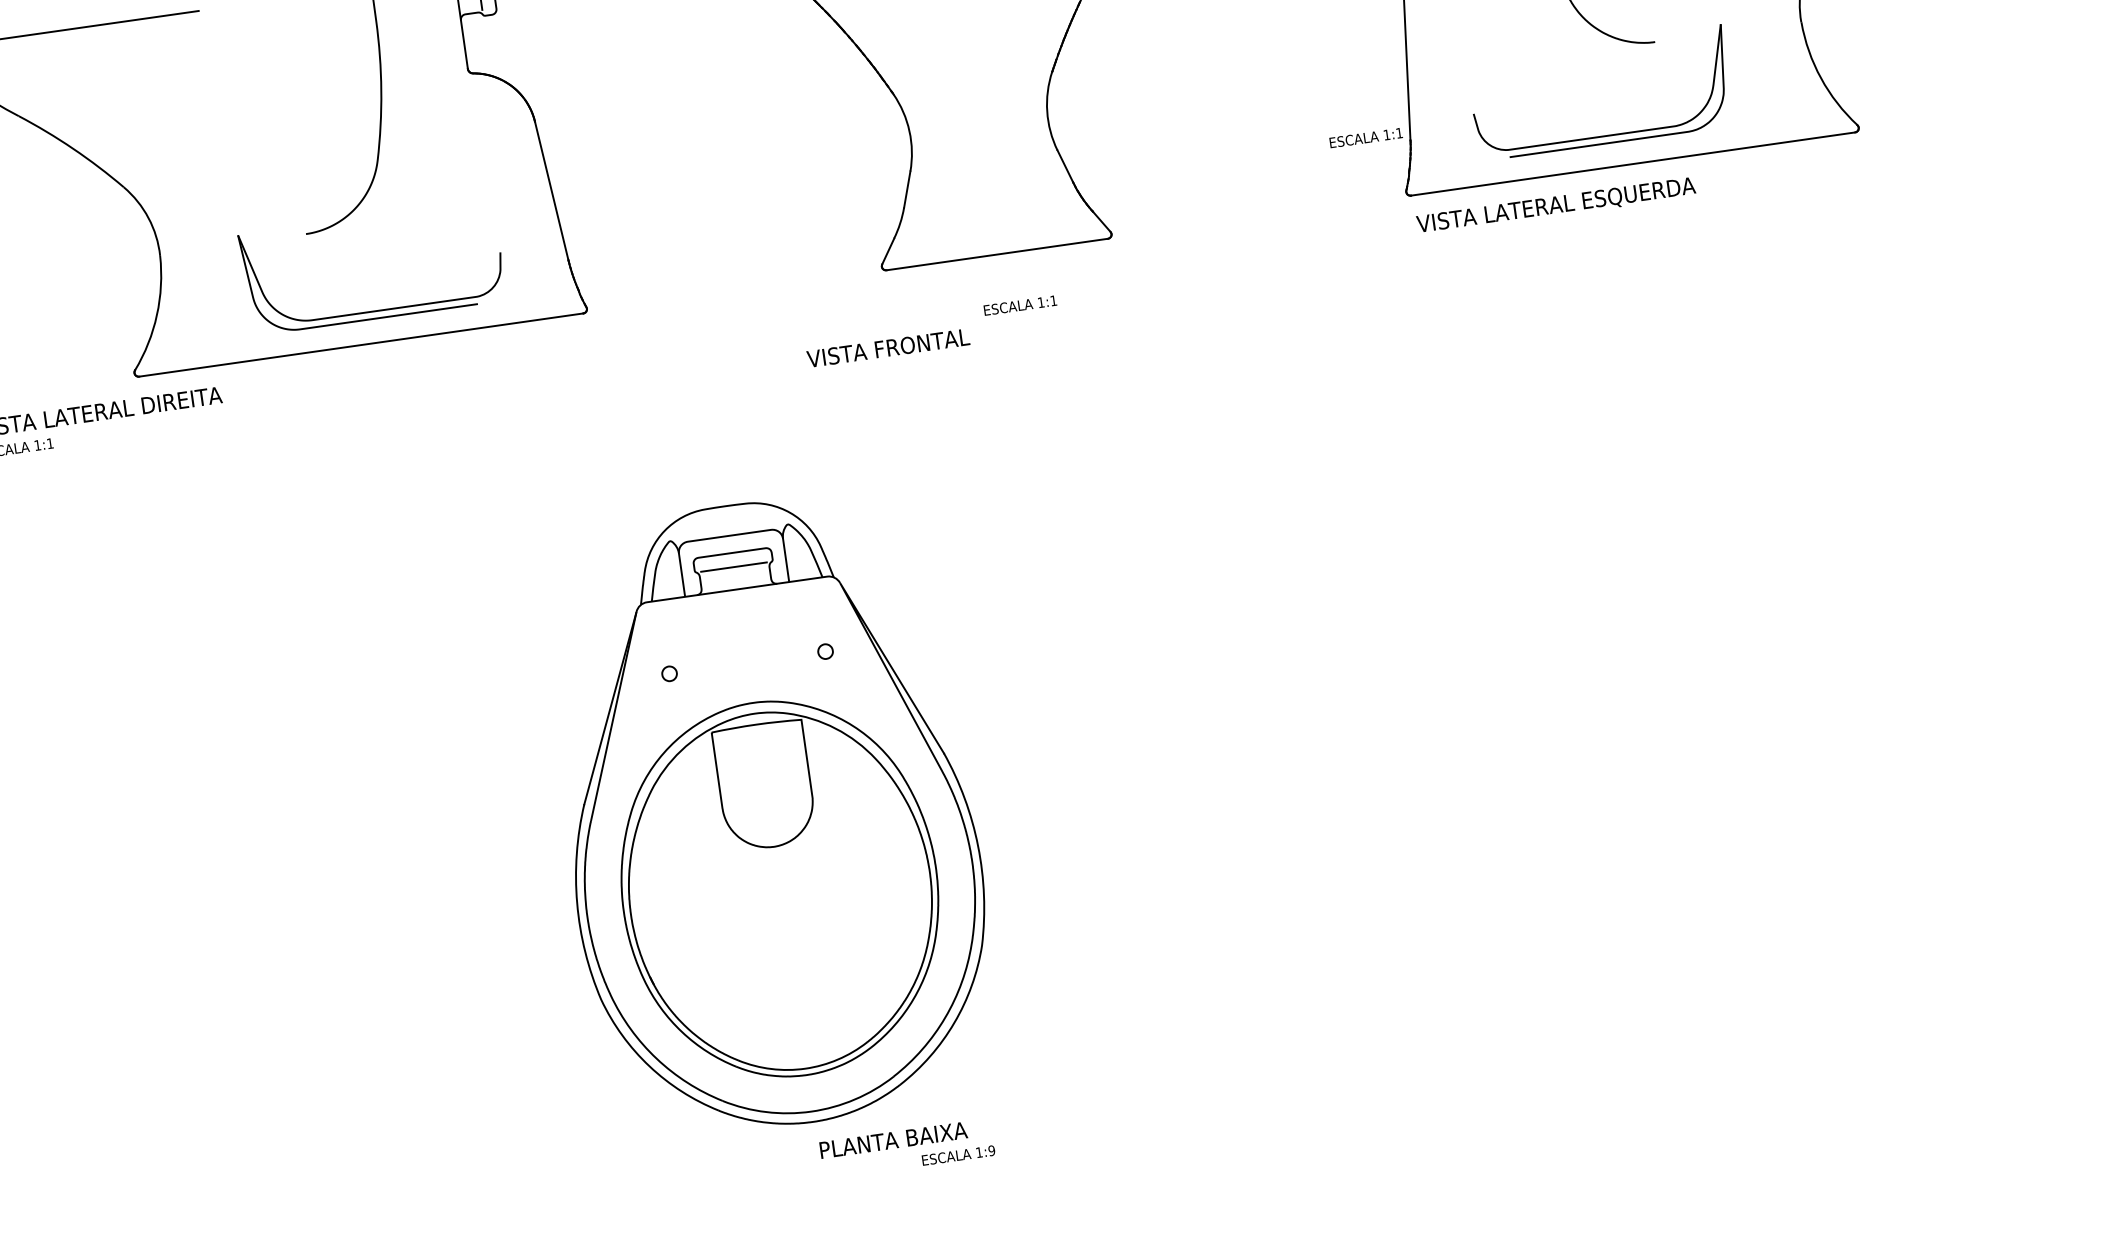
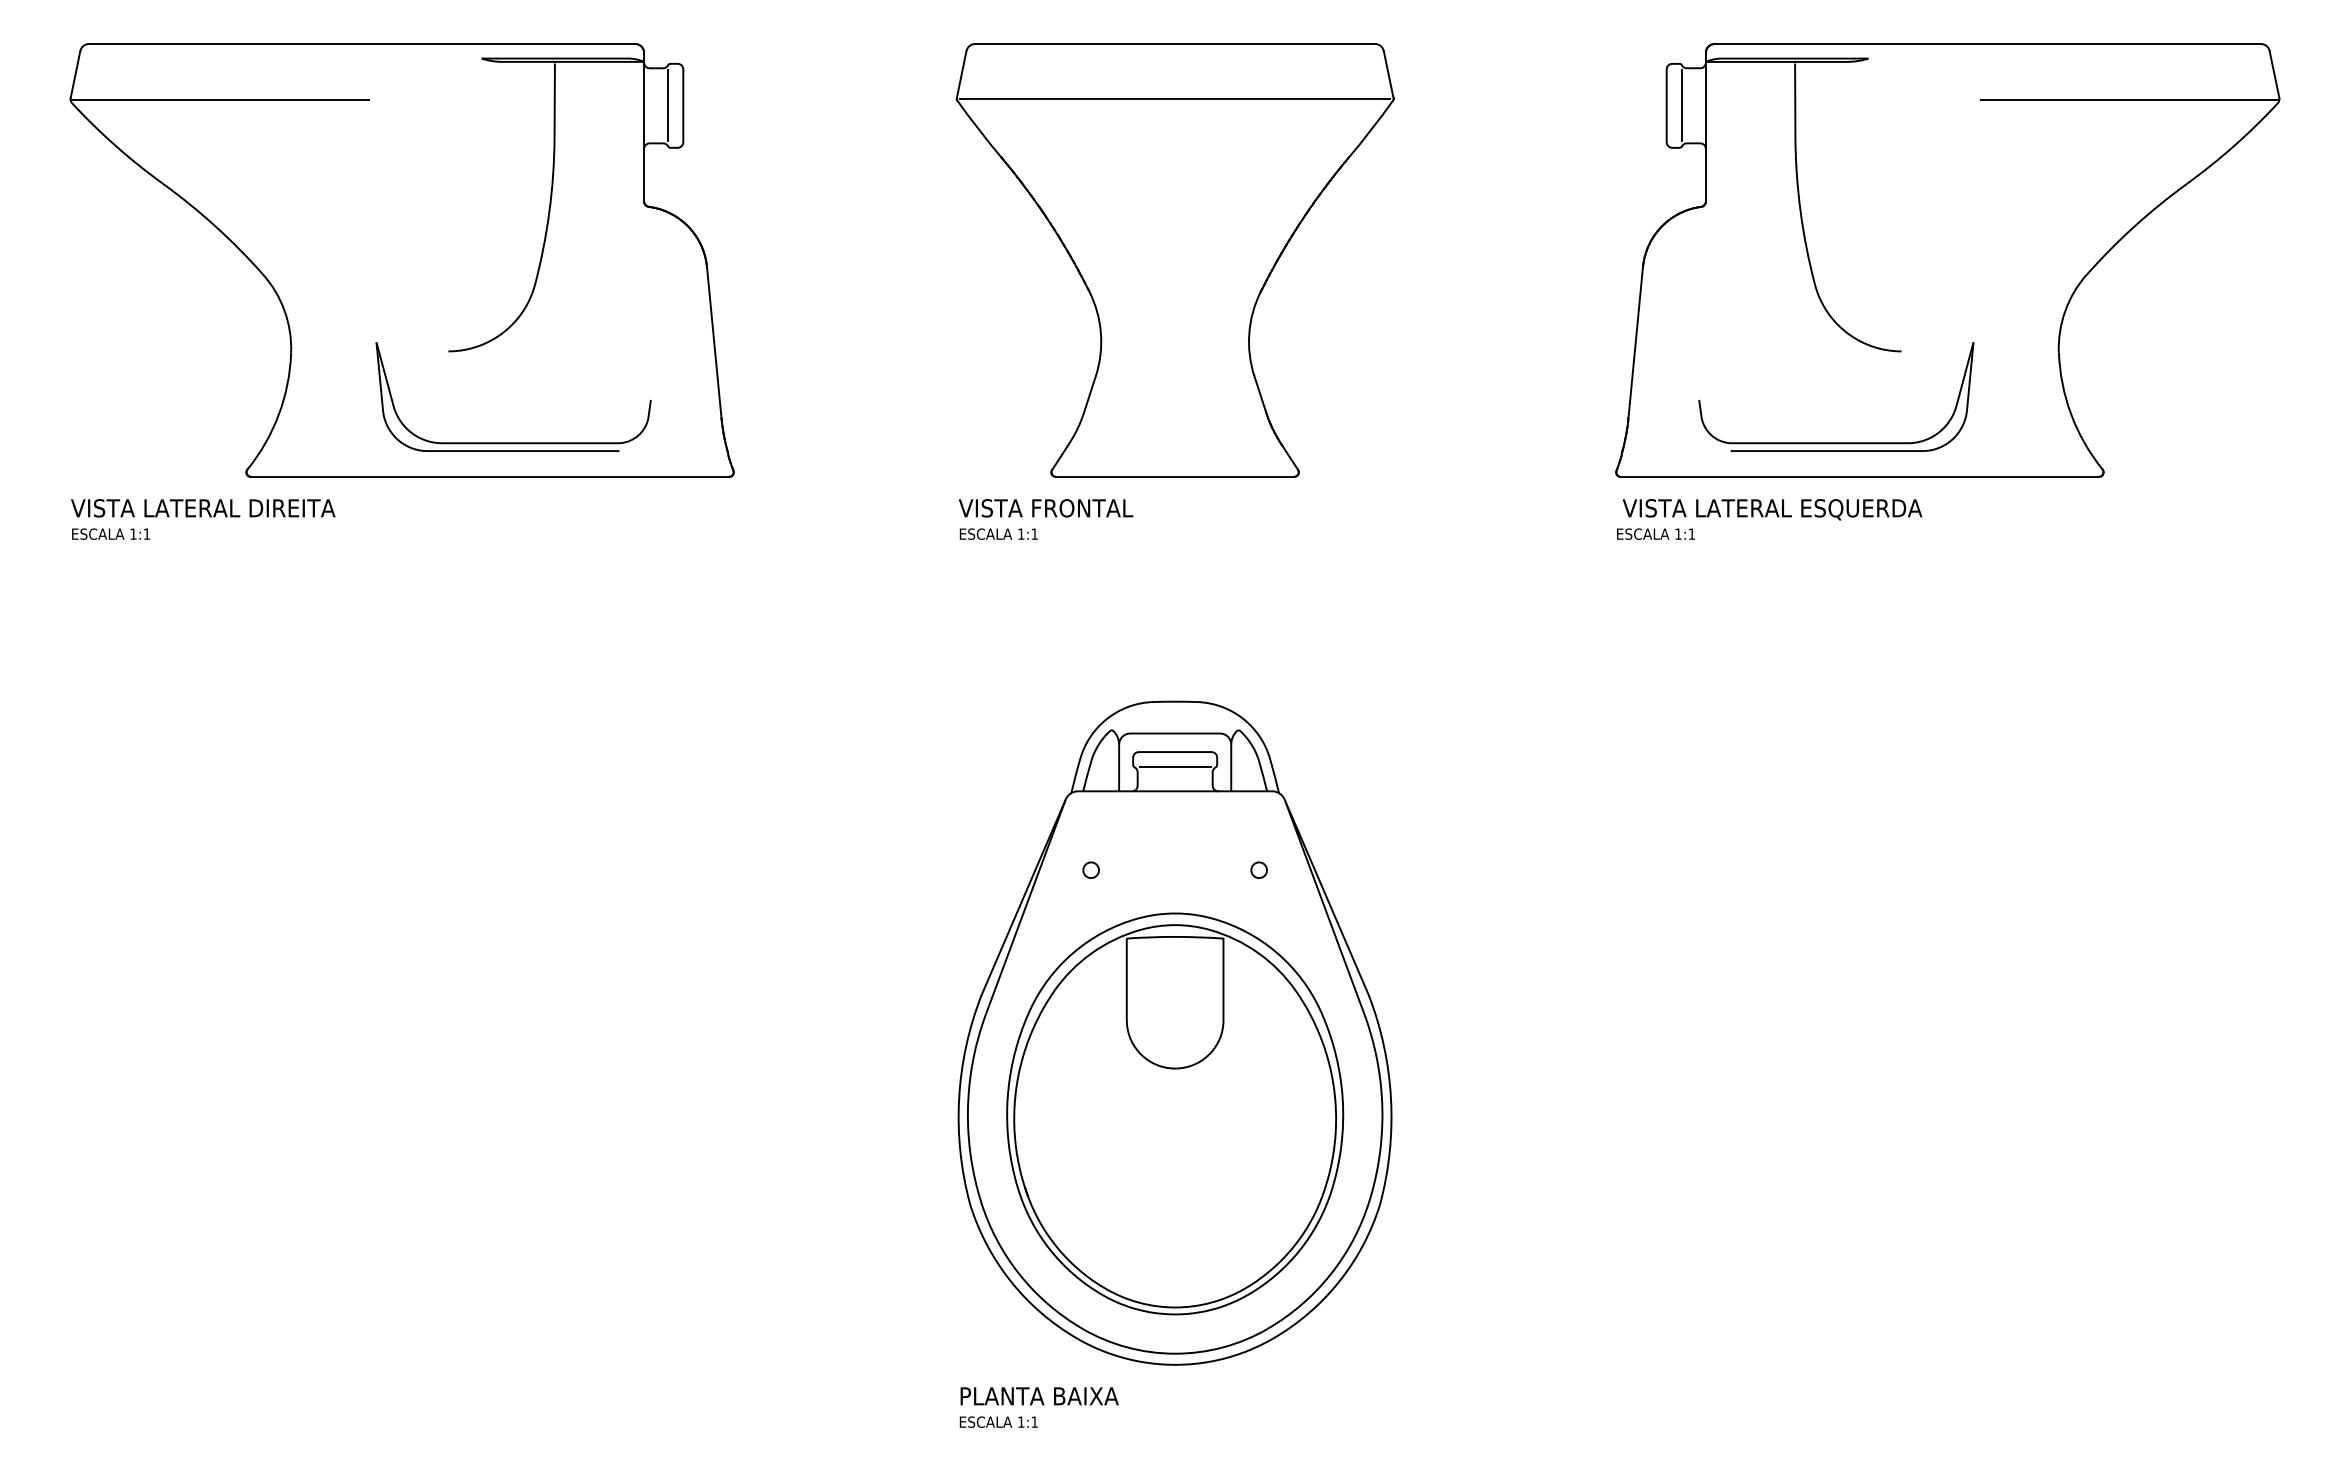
text: (1365, 137) -> (1655, 533), moved
text: (1019, 304) -> (998, 533), moved
text: (887, 348) -> (1045, 508), moved
part: (768, 813) -> (1174, 1032), moved
text: (893, 1140) -> (1039, 1396), moved
text: (991, 1150) -> (1034, 1421), 1:9 -> 1:1

